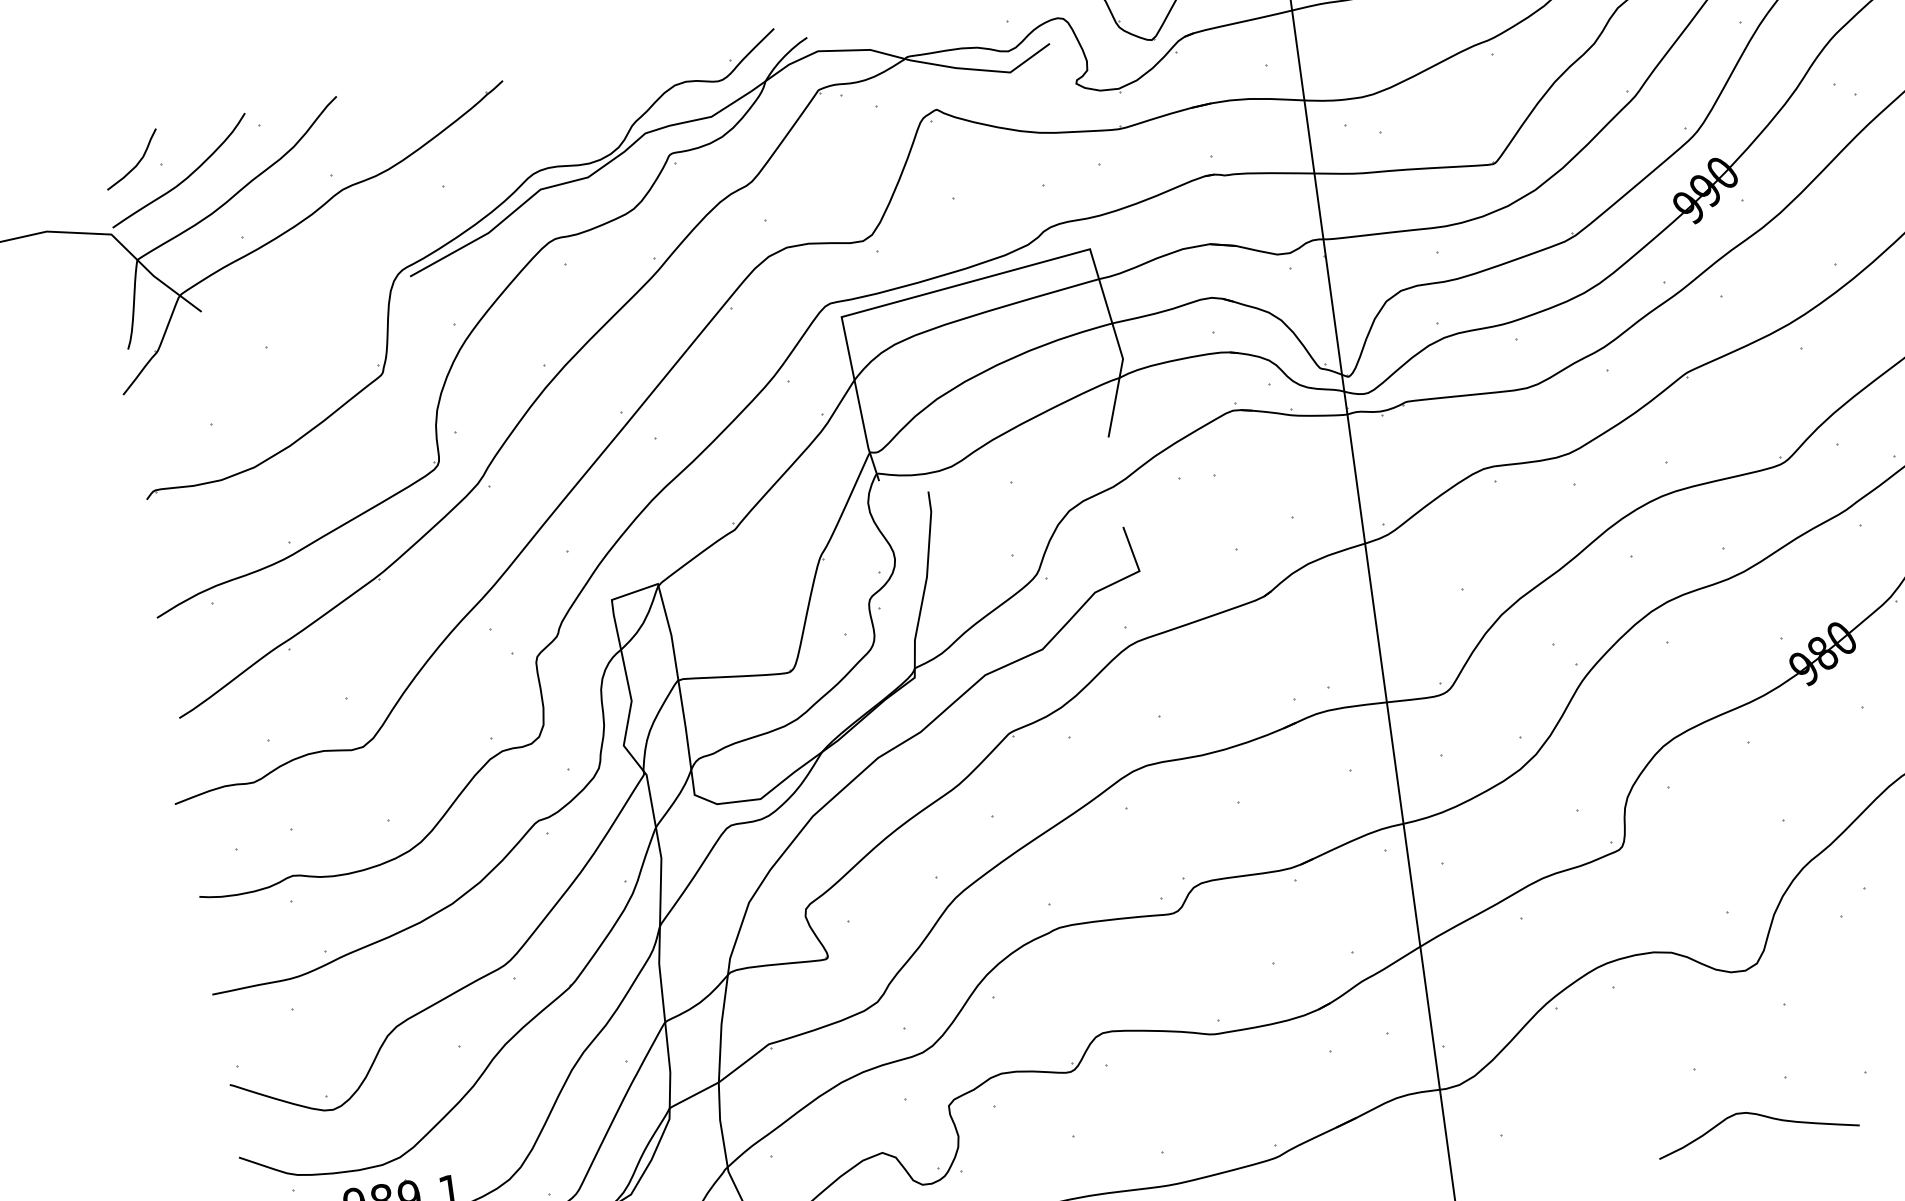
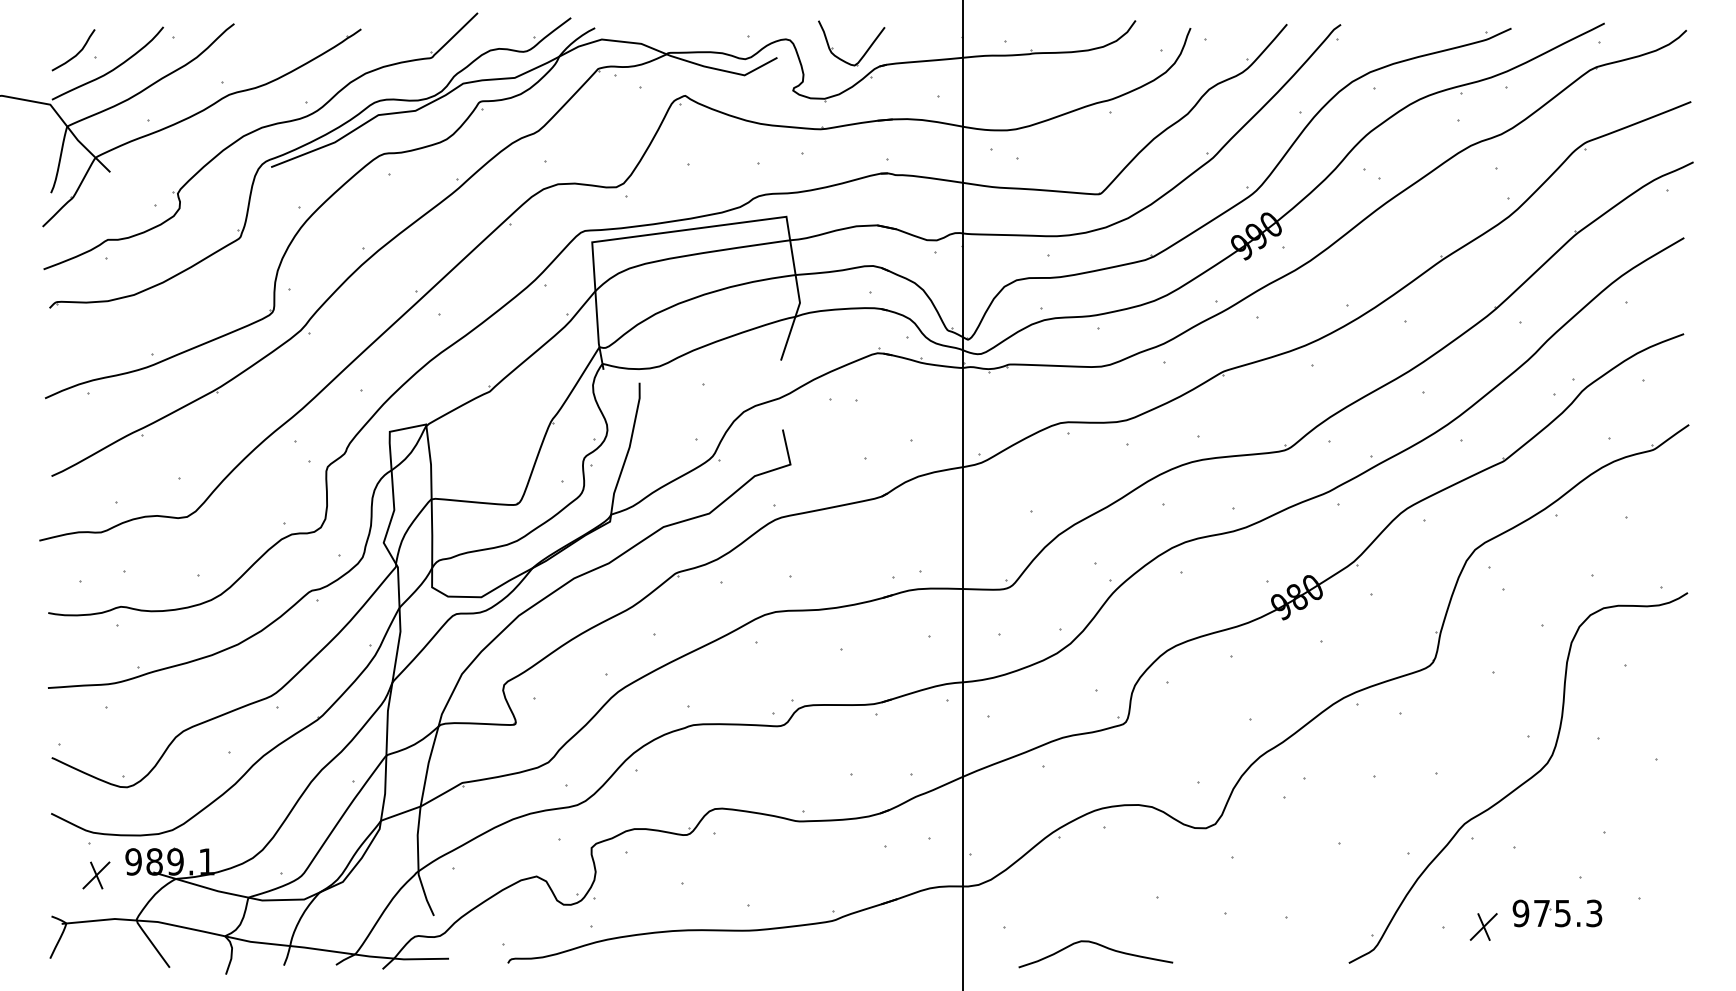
part: (384, 232) -> (256, 131), added
curve: (1762, 1117) -> (1100, 946), moved

